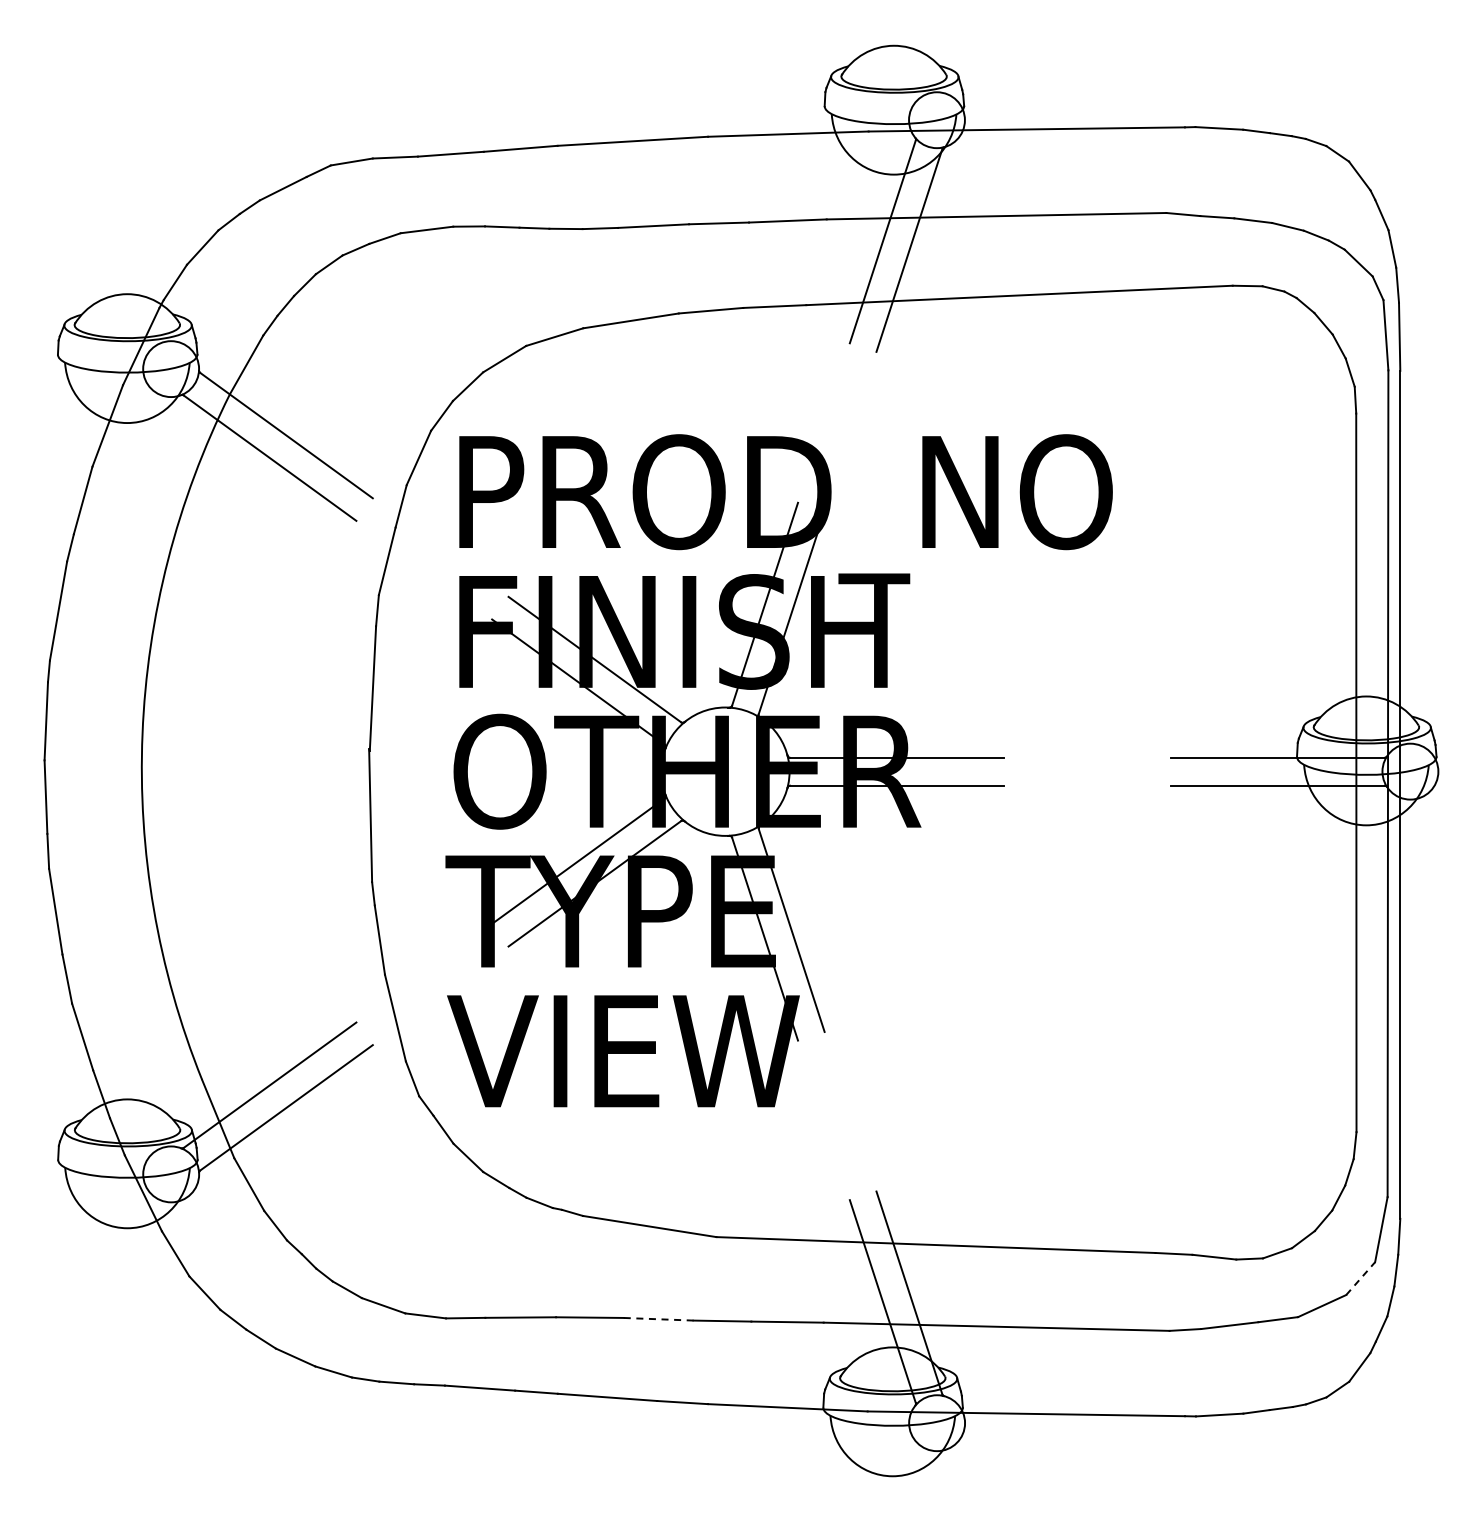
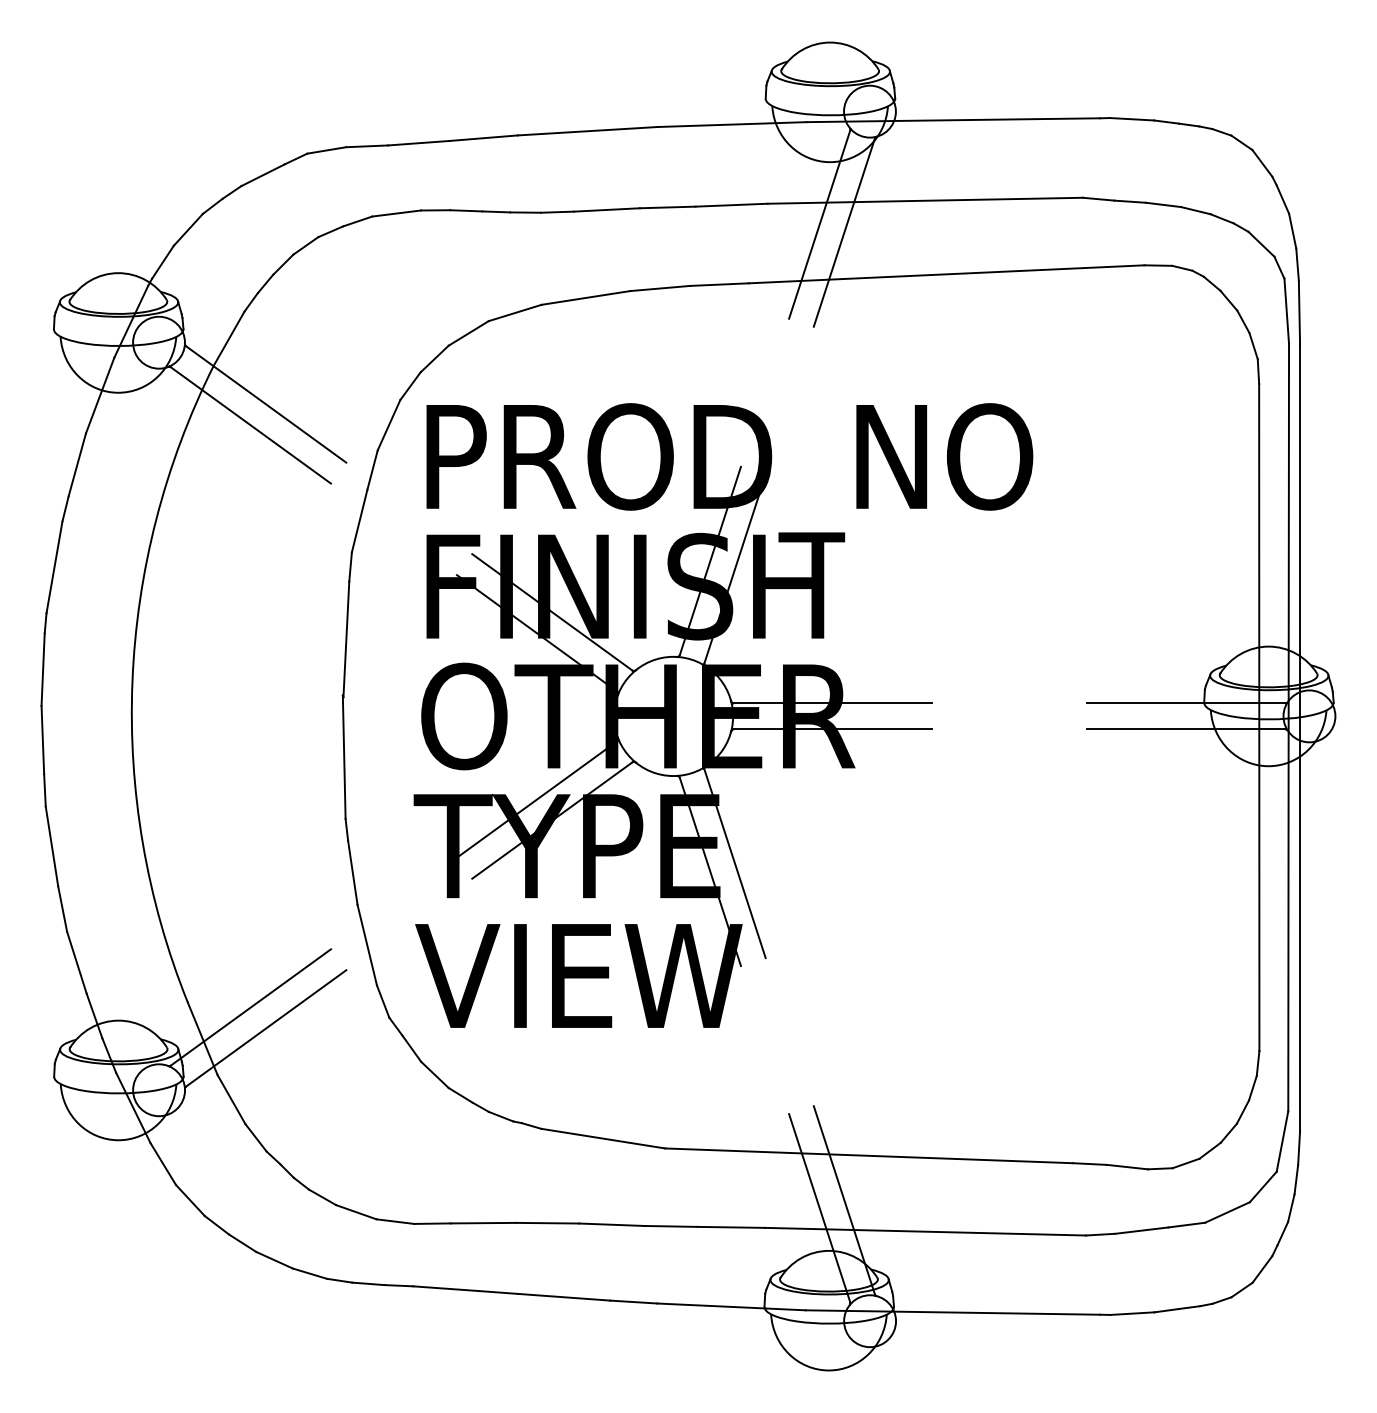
line: (1360, 1278) -> (1263, 1186), dashed -> solid
line: (658, 1319) -> (611, 1224), dashed -> solid

